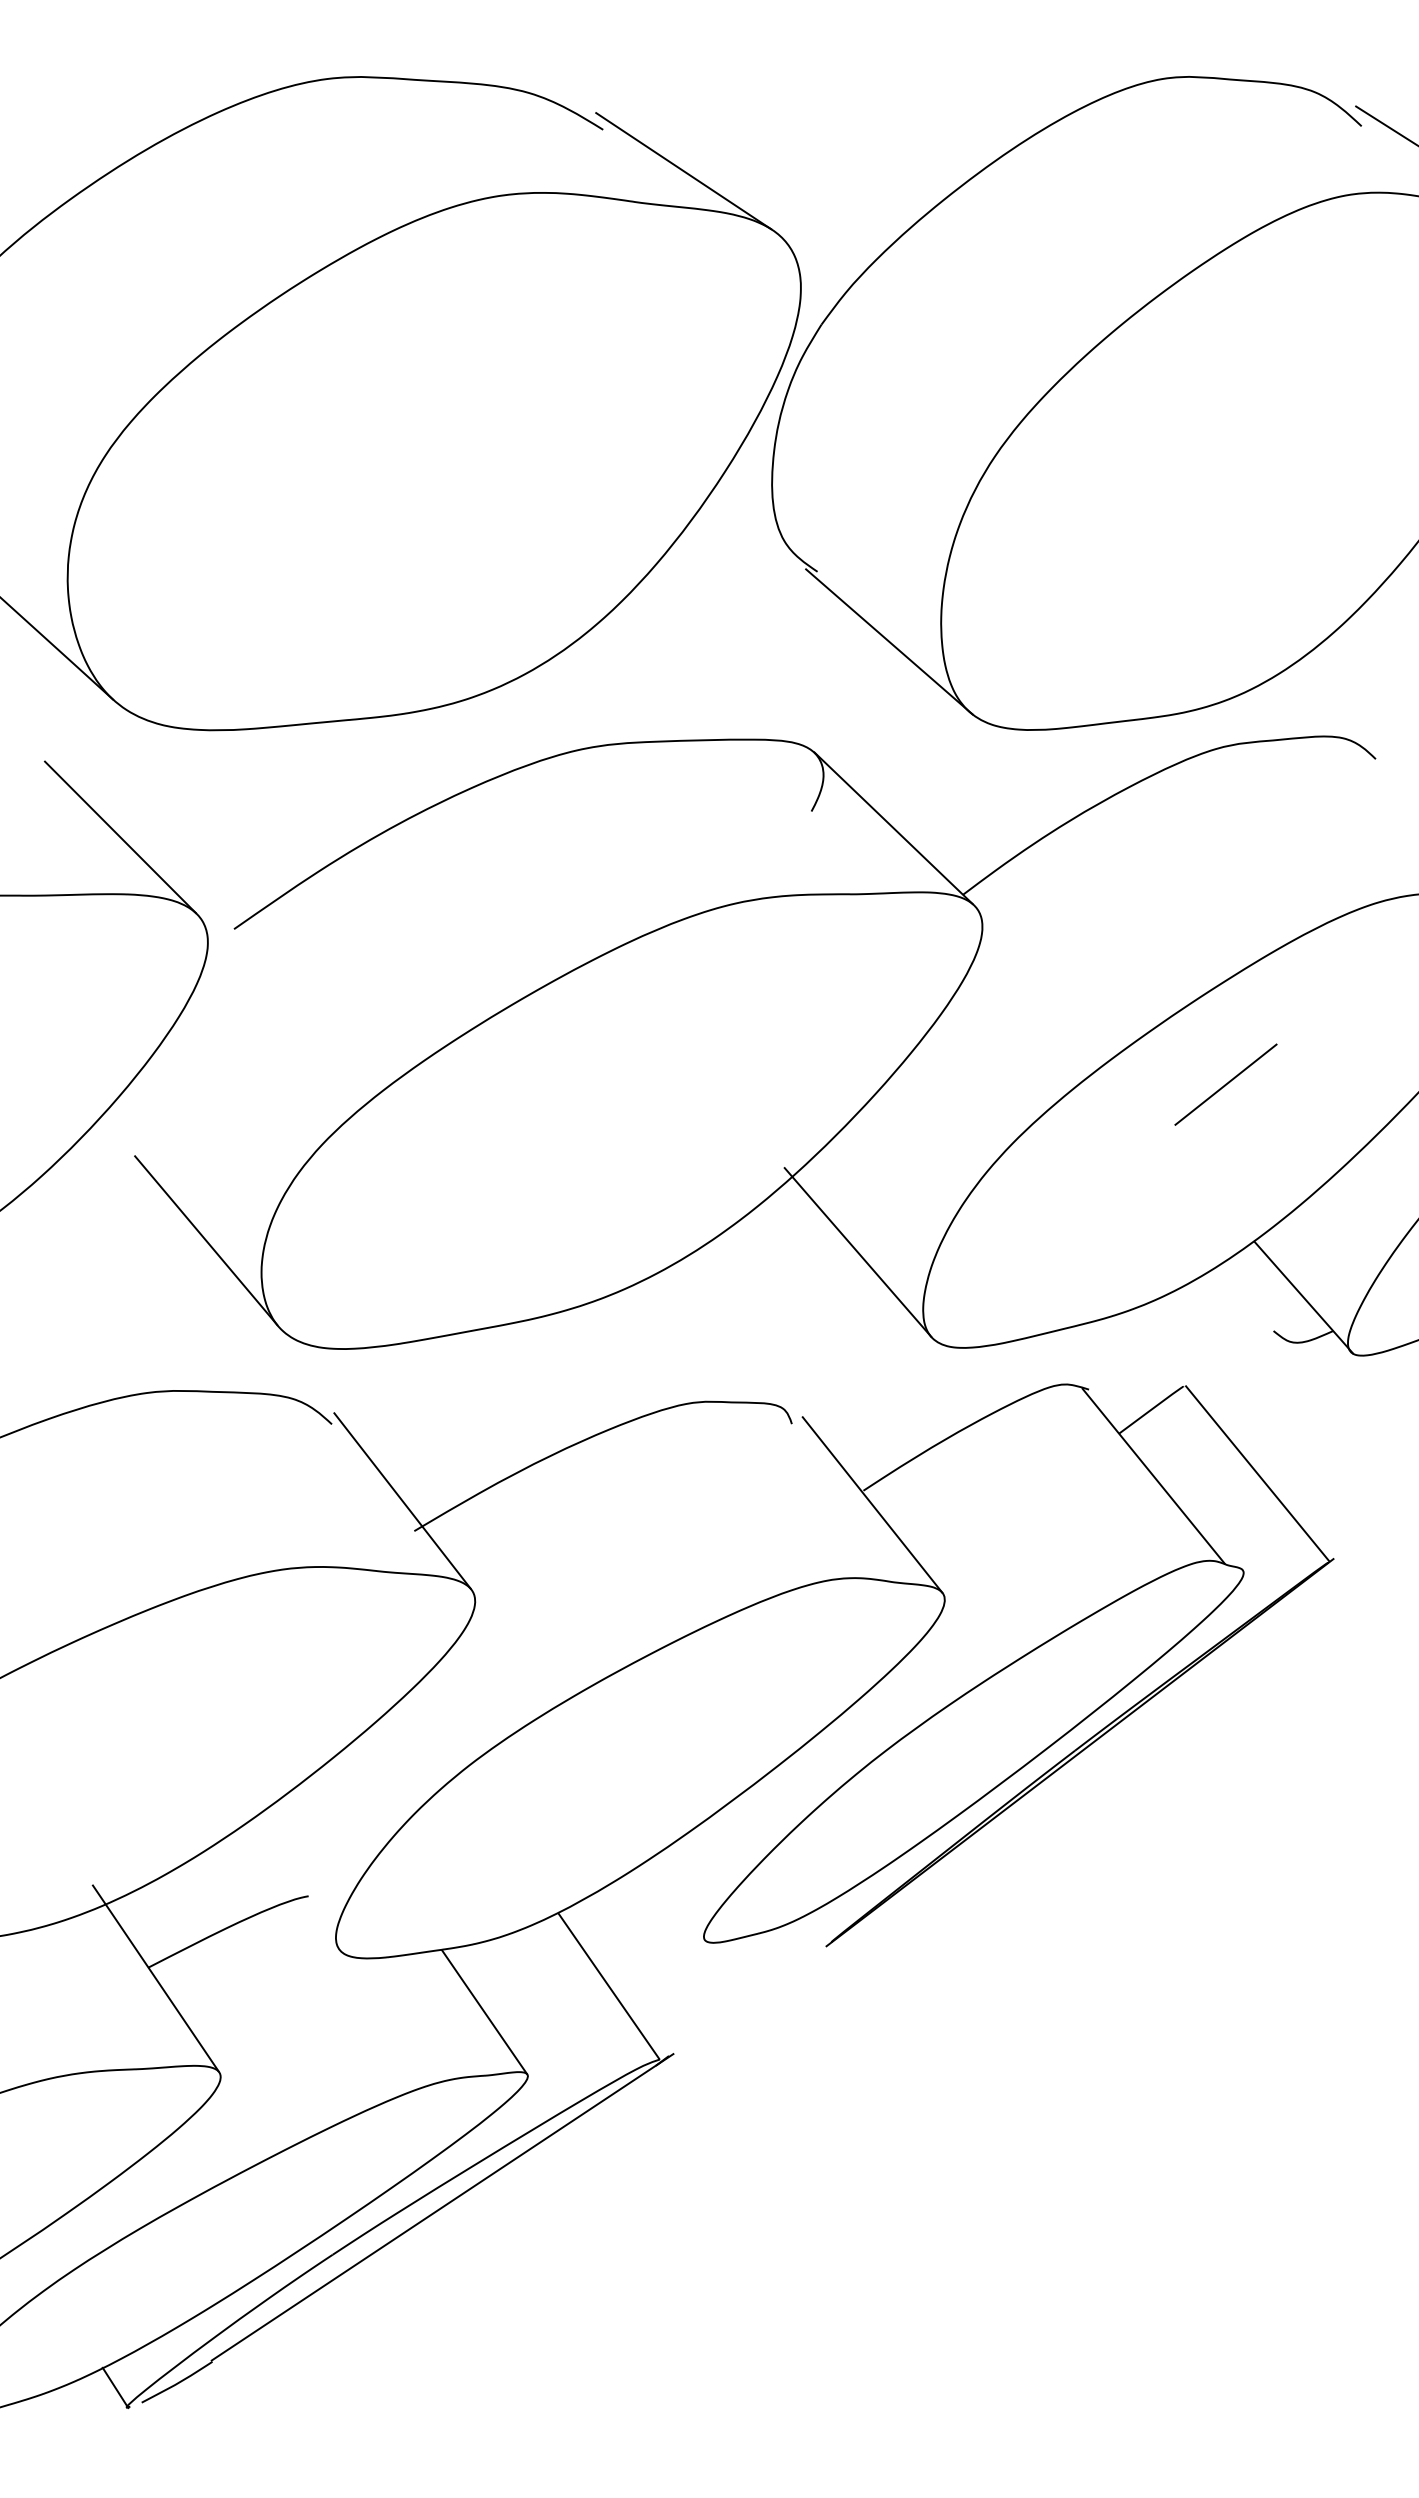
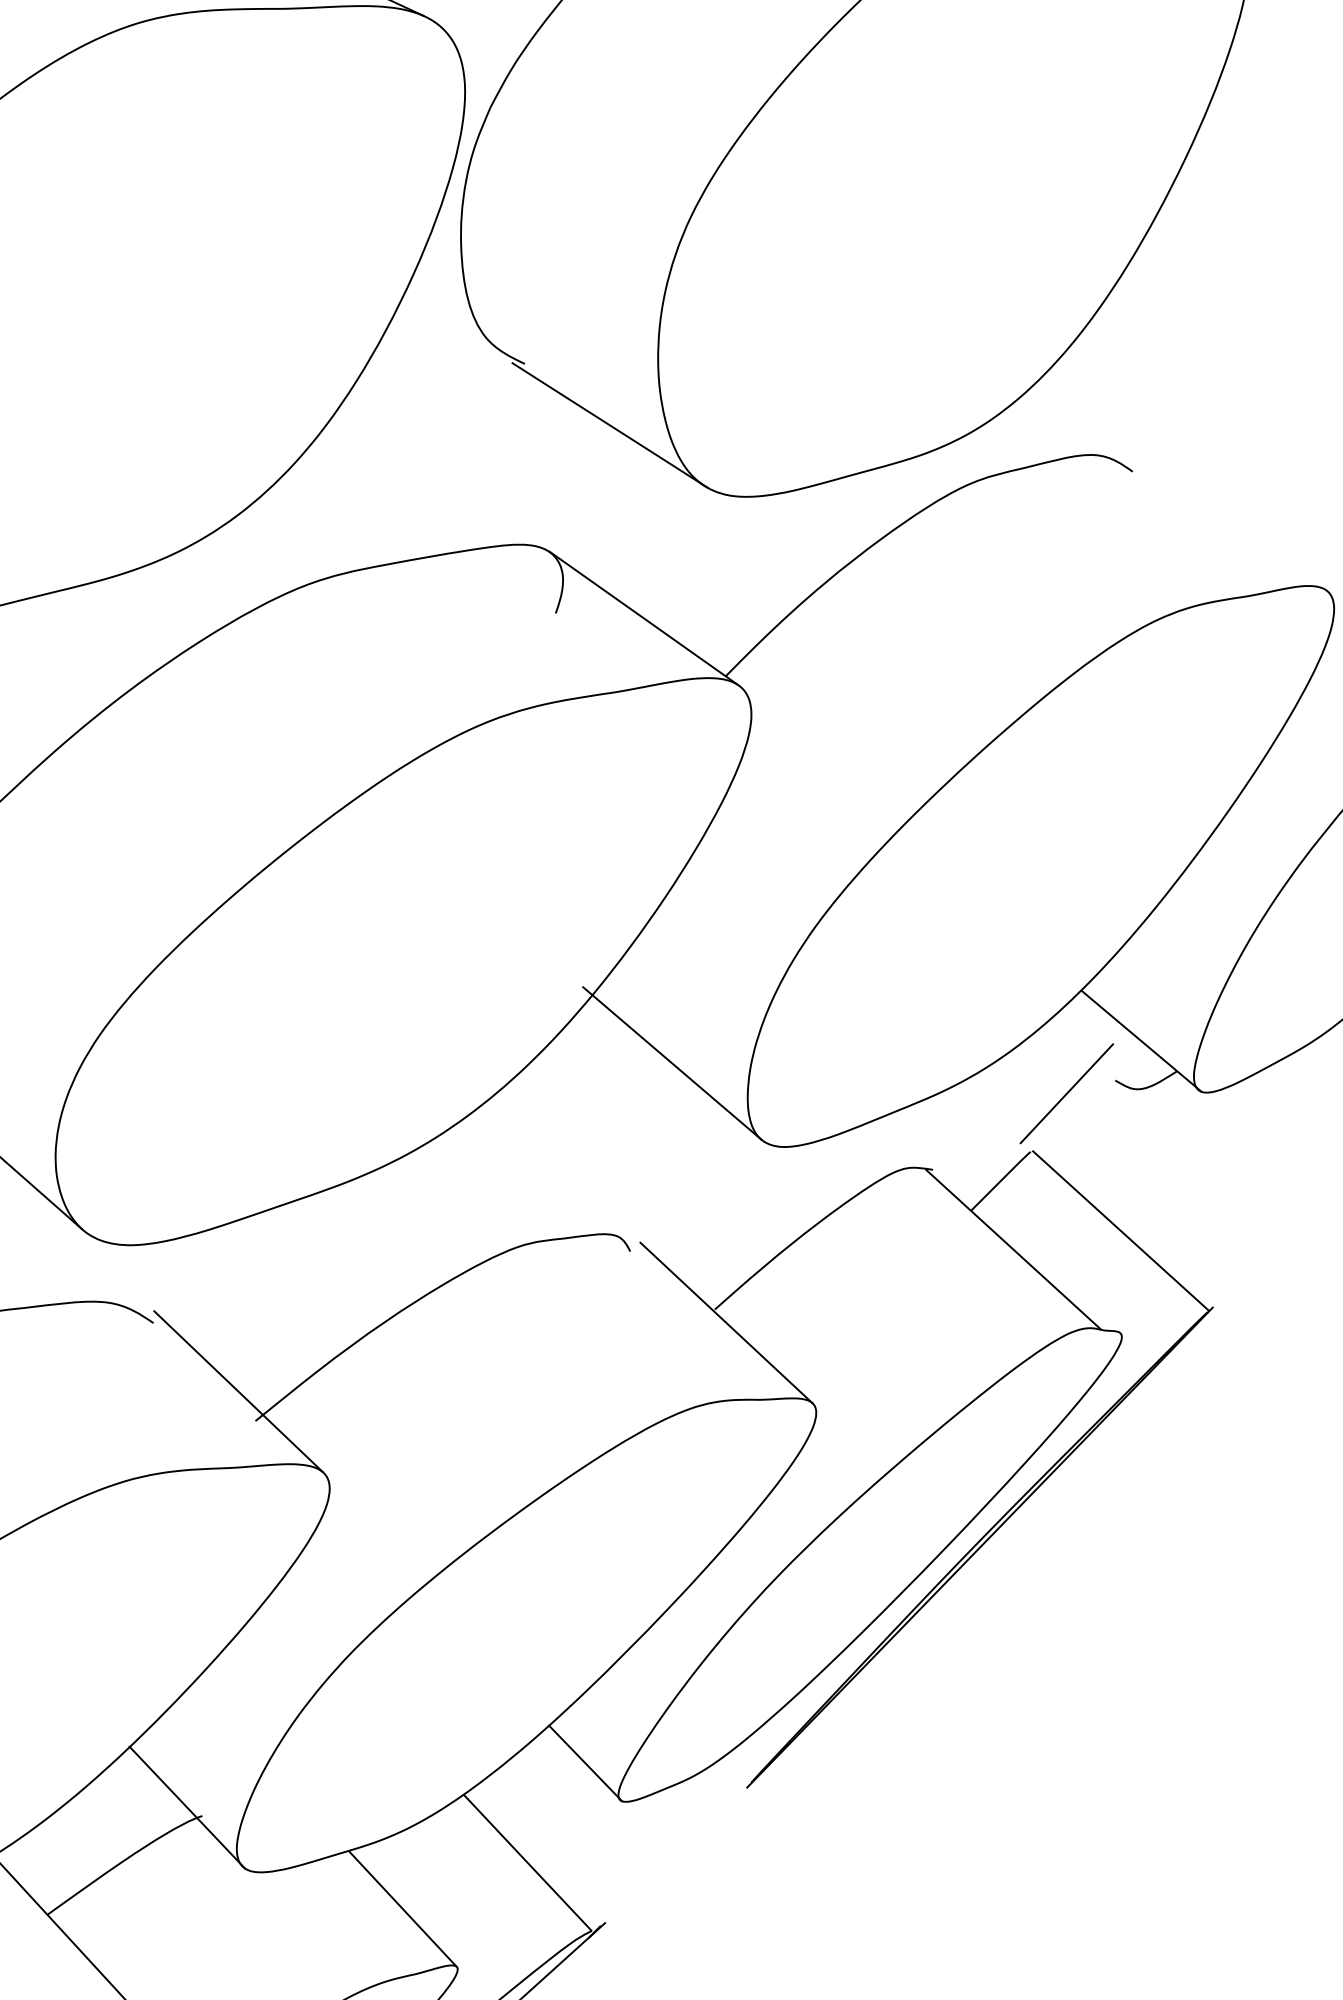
line: (1225, 1084) -> (1066, 1093), moved
line: (295, 1885) -> (187, 1806), added
line: (677, 1900) -> (585, 1763), added

